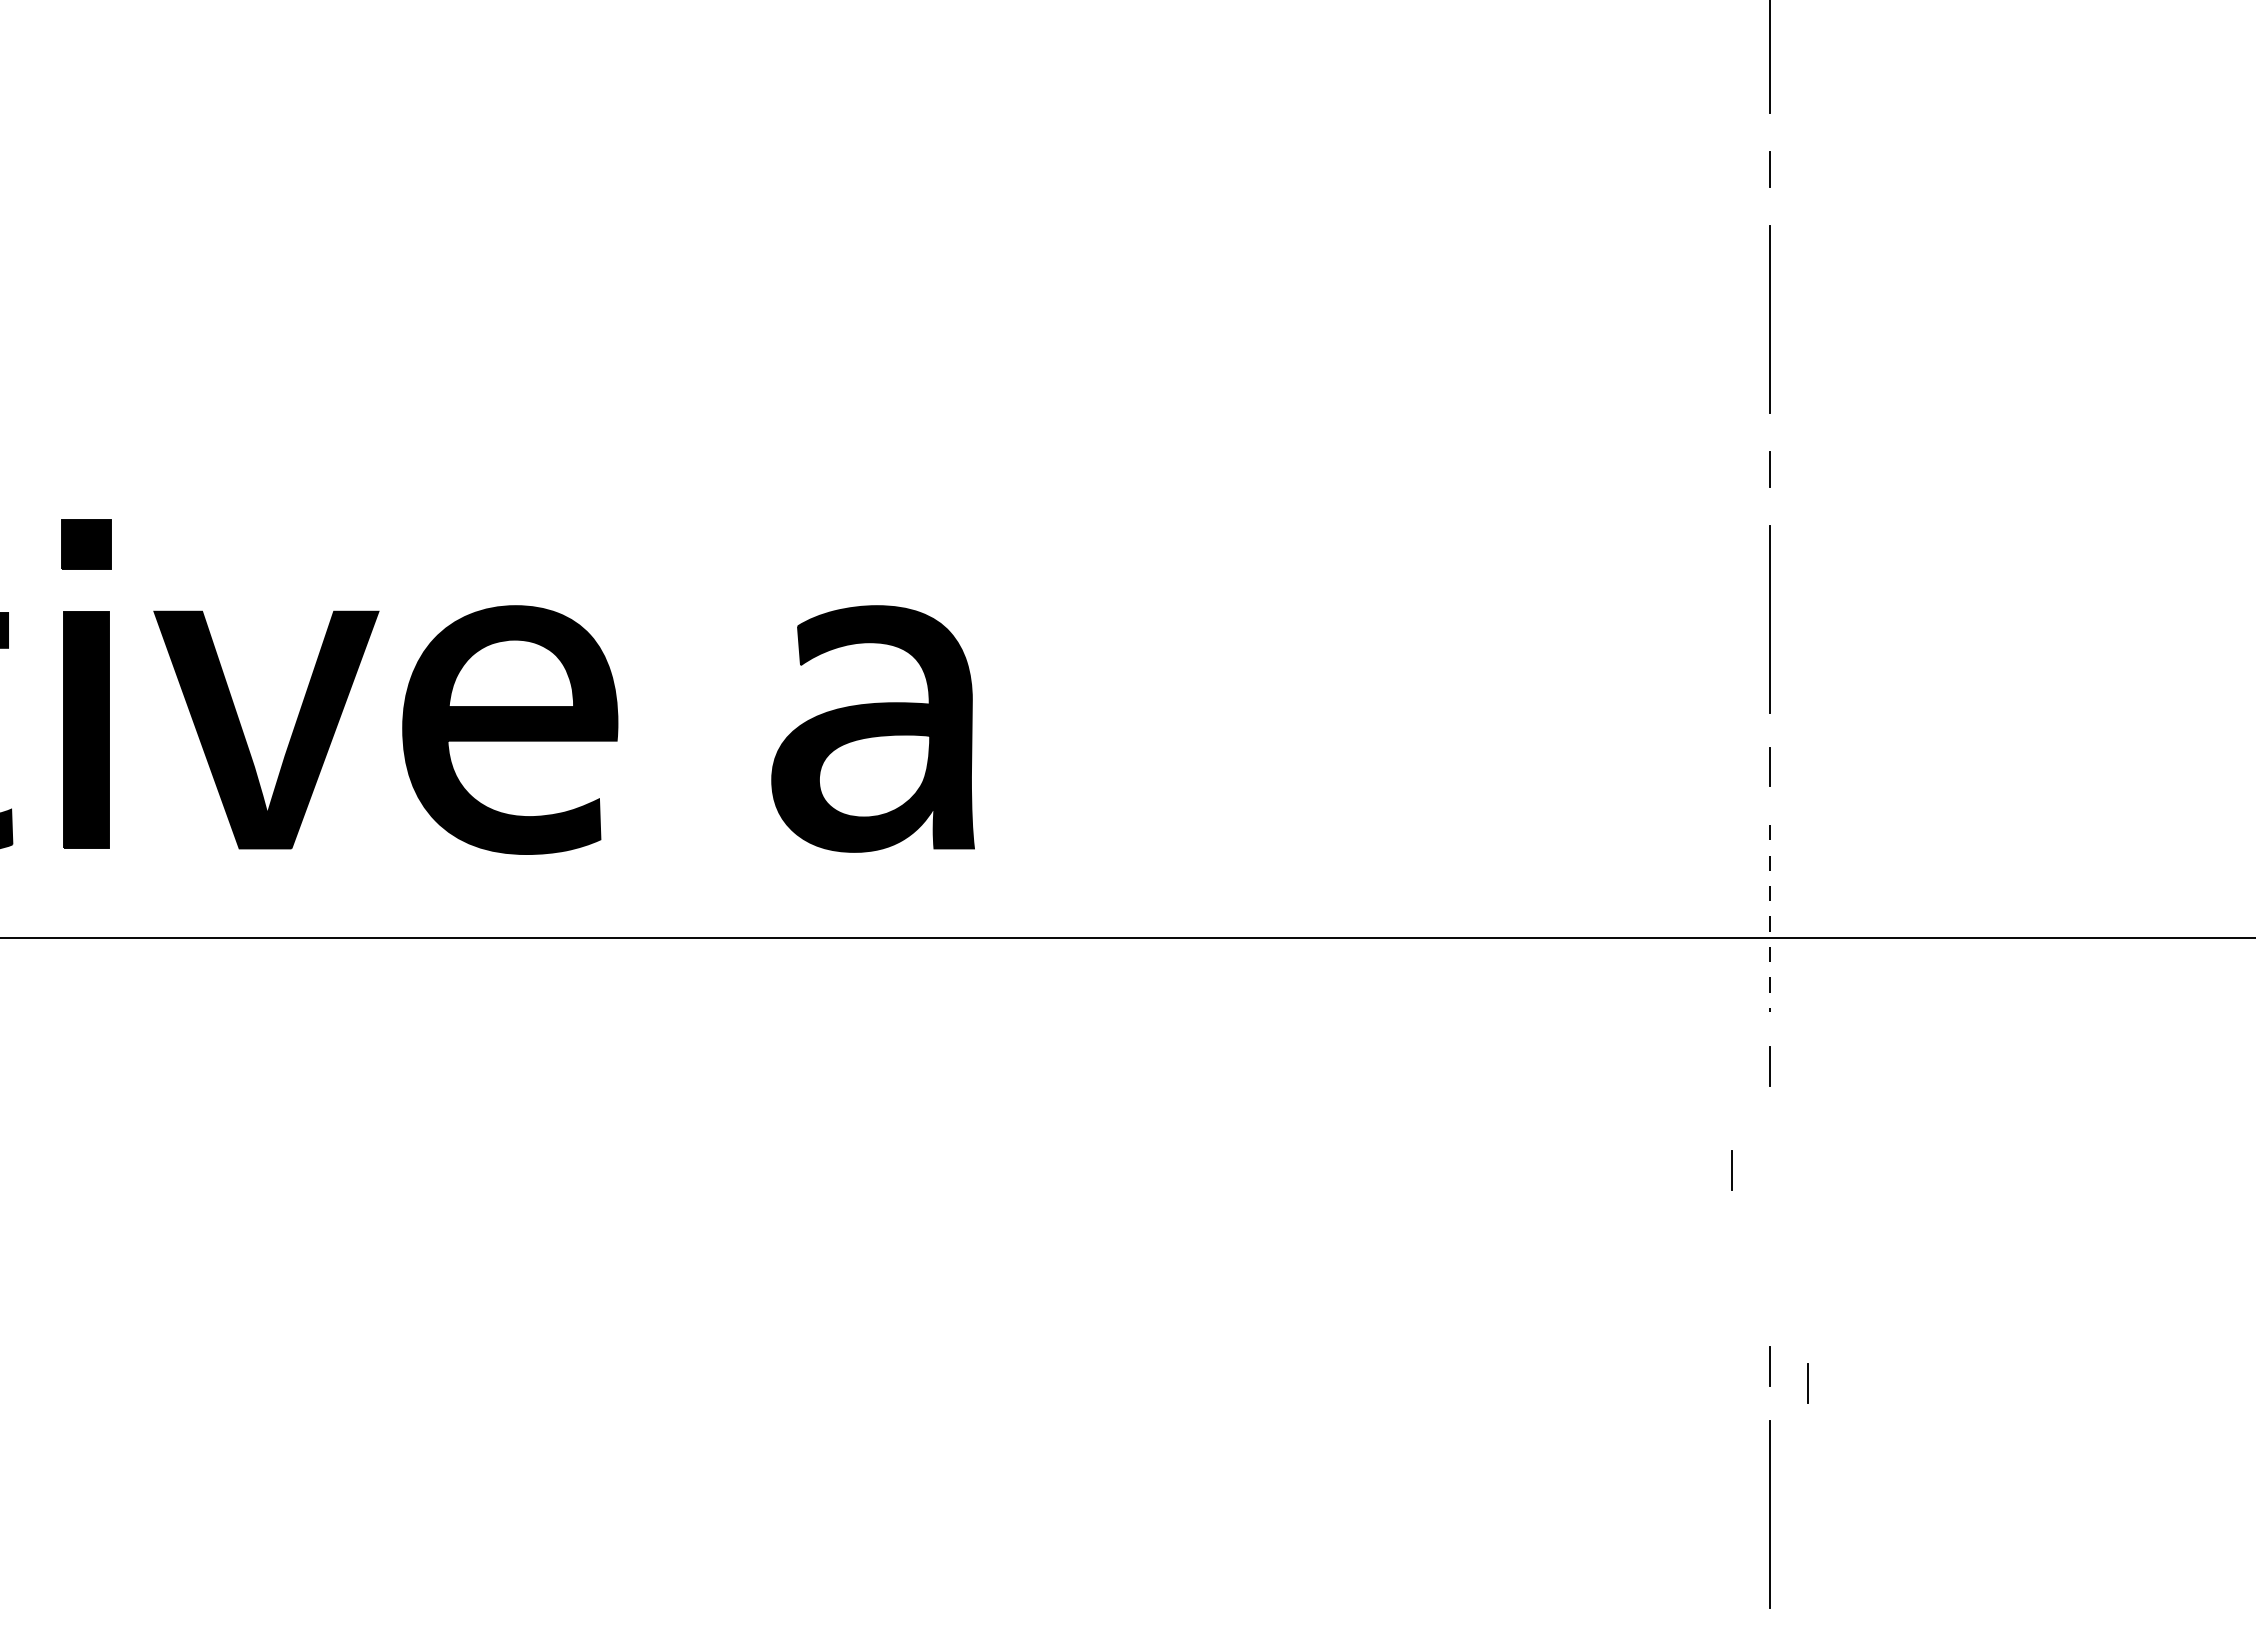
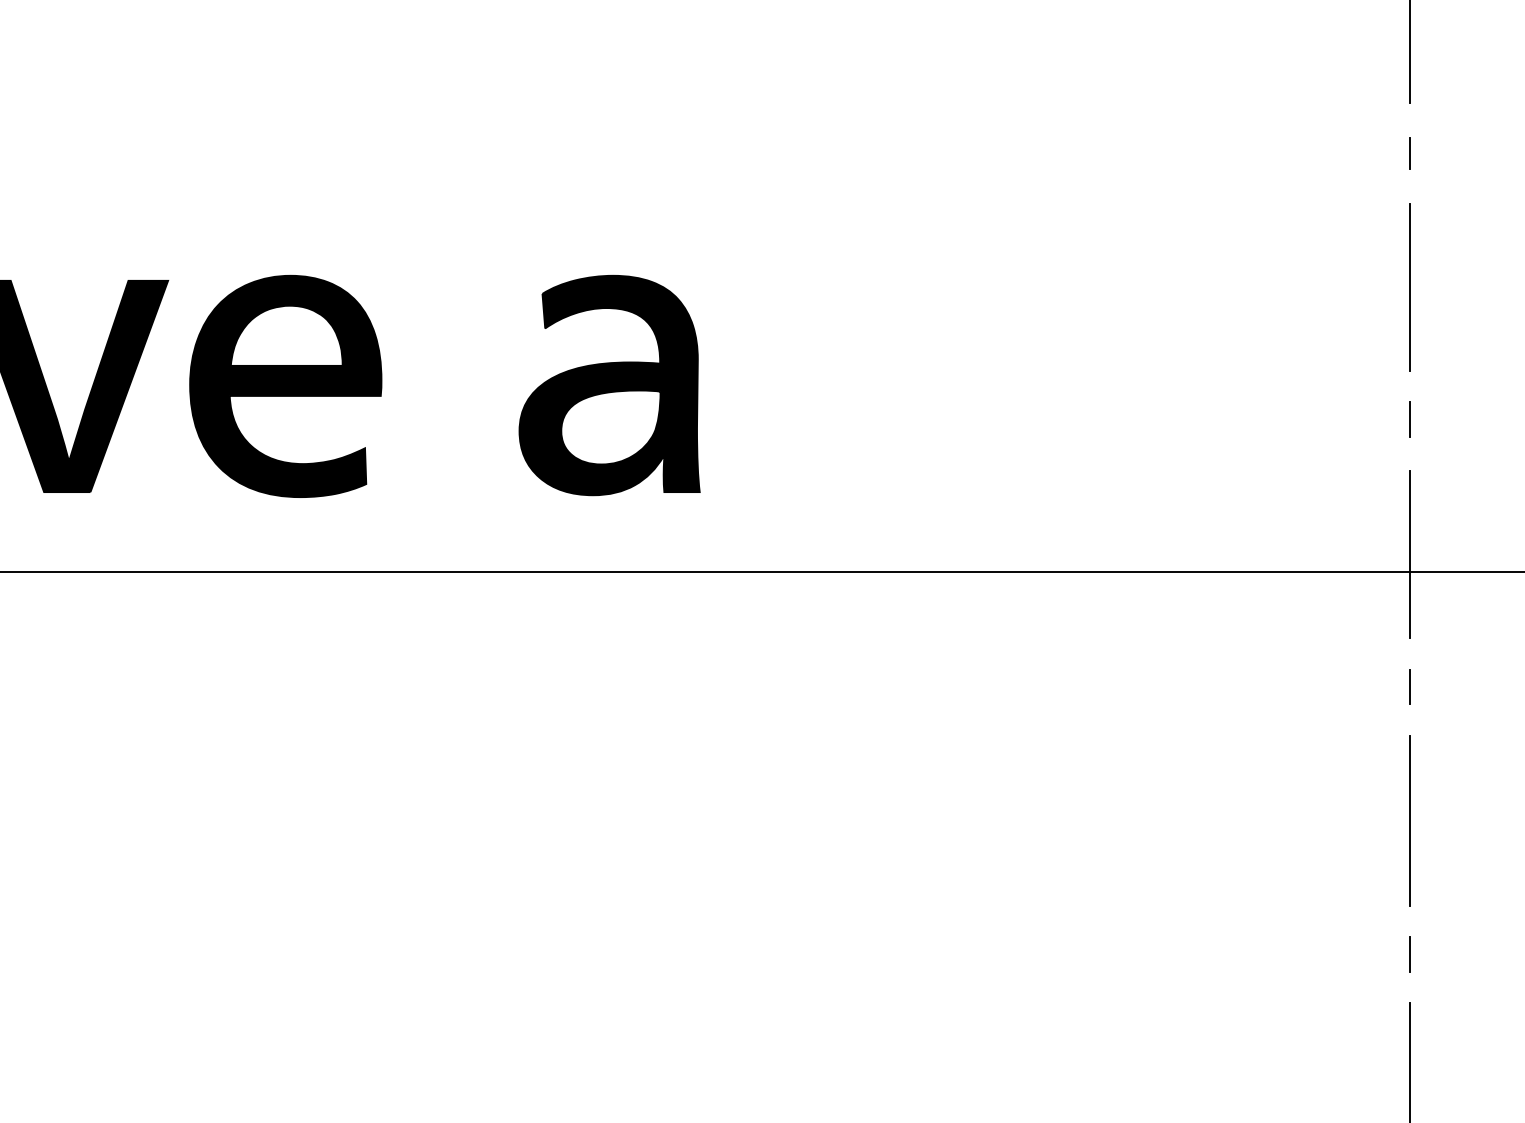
line: (1770, 919) -> (1410, 555), dashed -> solid
line: (1731, 1170) -> (1375, 779), removed
line: (1770, 1216) -> (1410, 820), added
line: (1807, 1383) -> (1443, 969), removed

